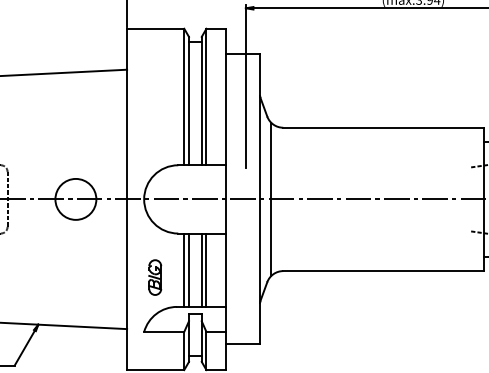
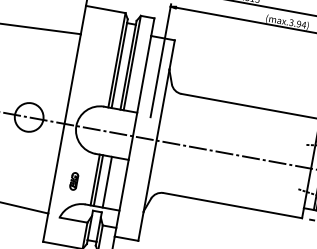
line: (271, 199) -> (164, 142), removed
line: (206, 269) -> (110, 182), removed
part: (155, 277) -> (74, 181), size x0.7

